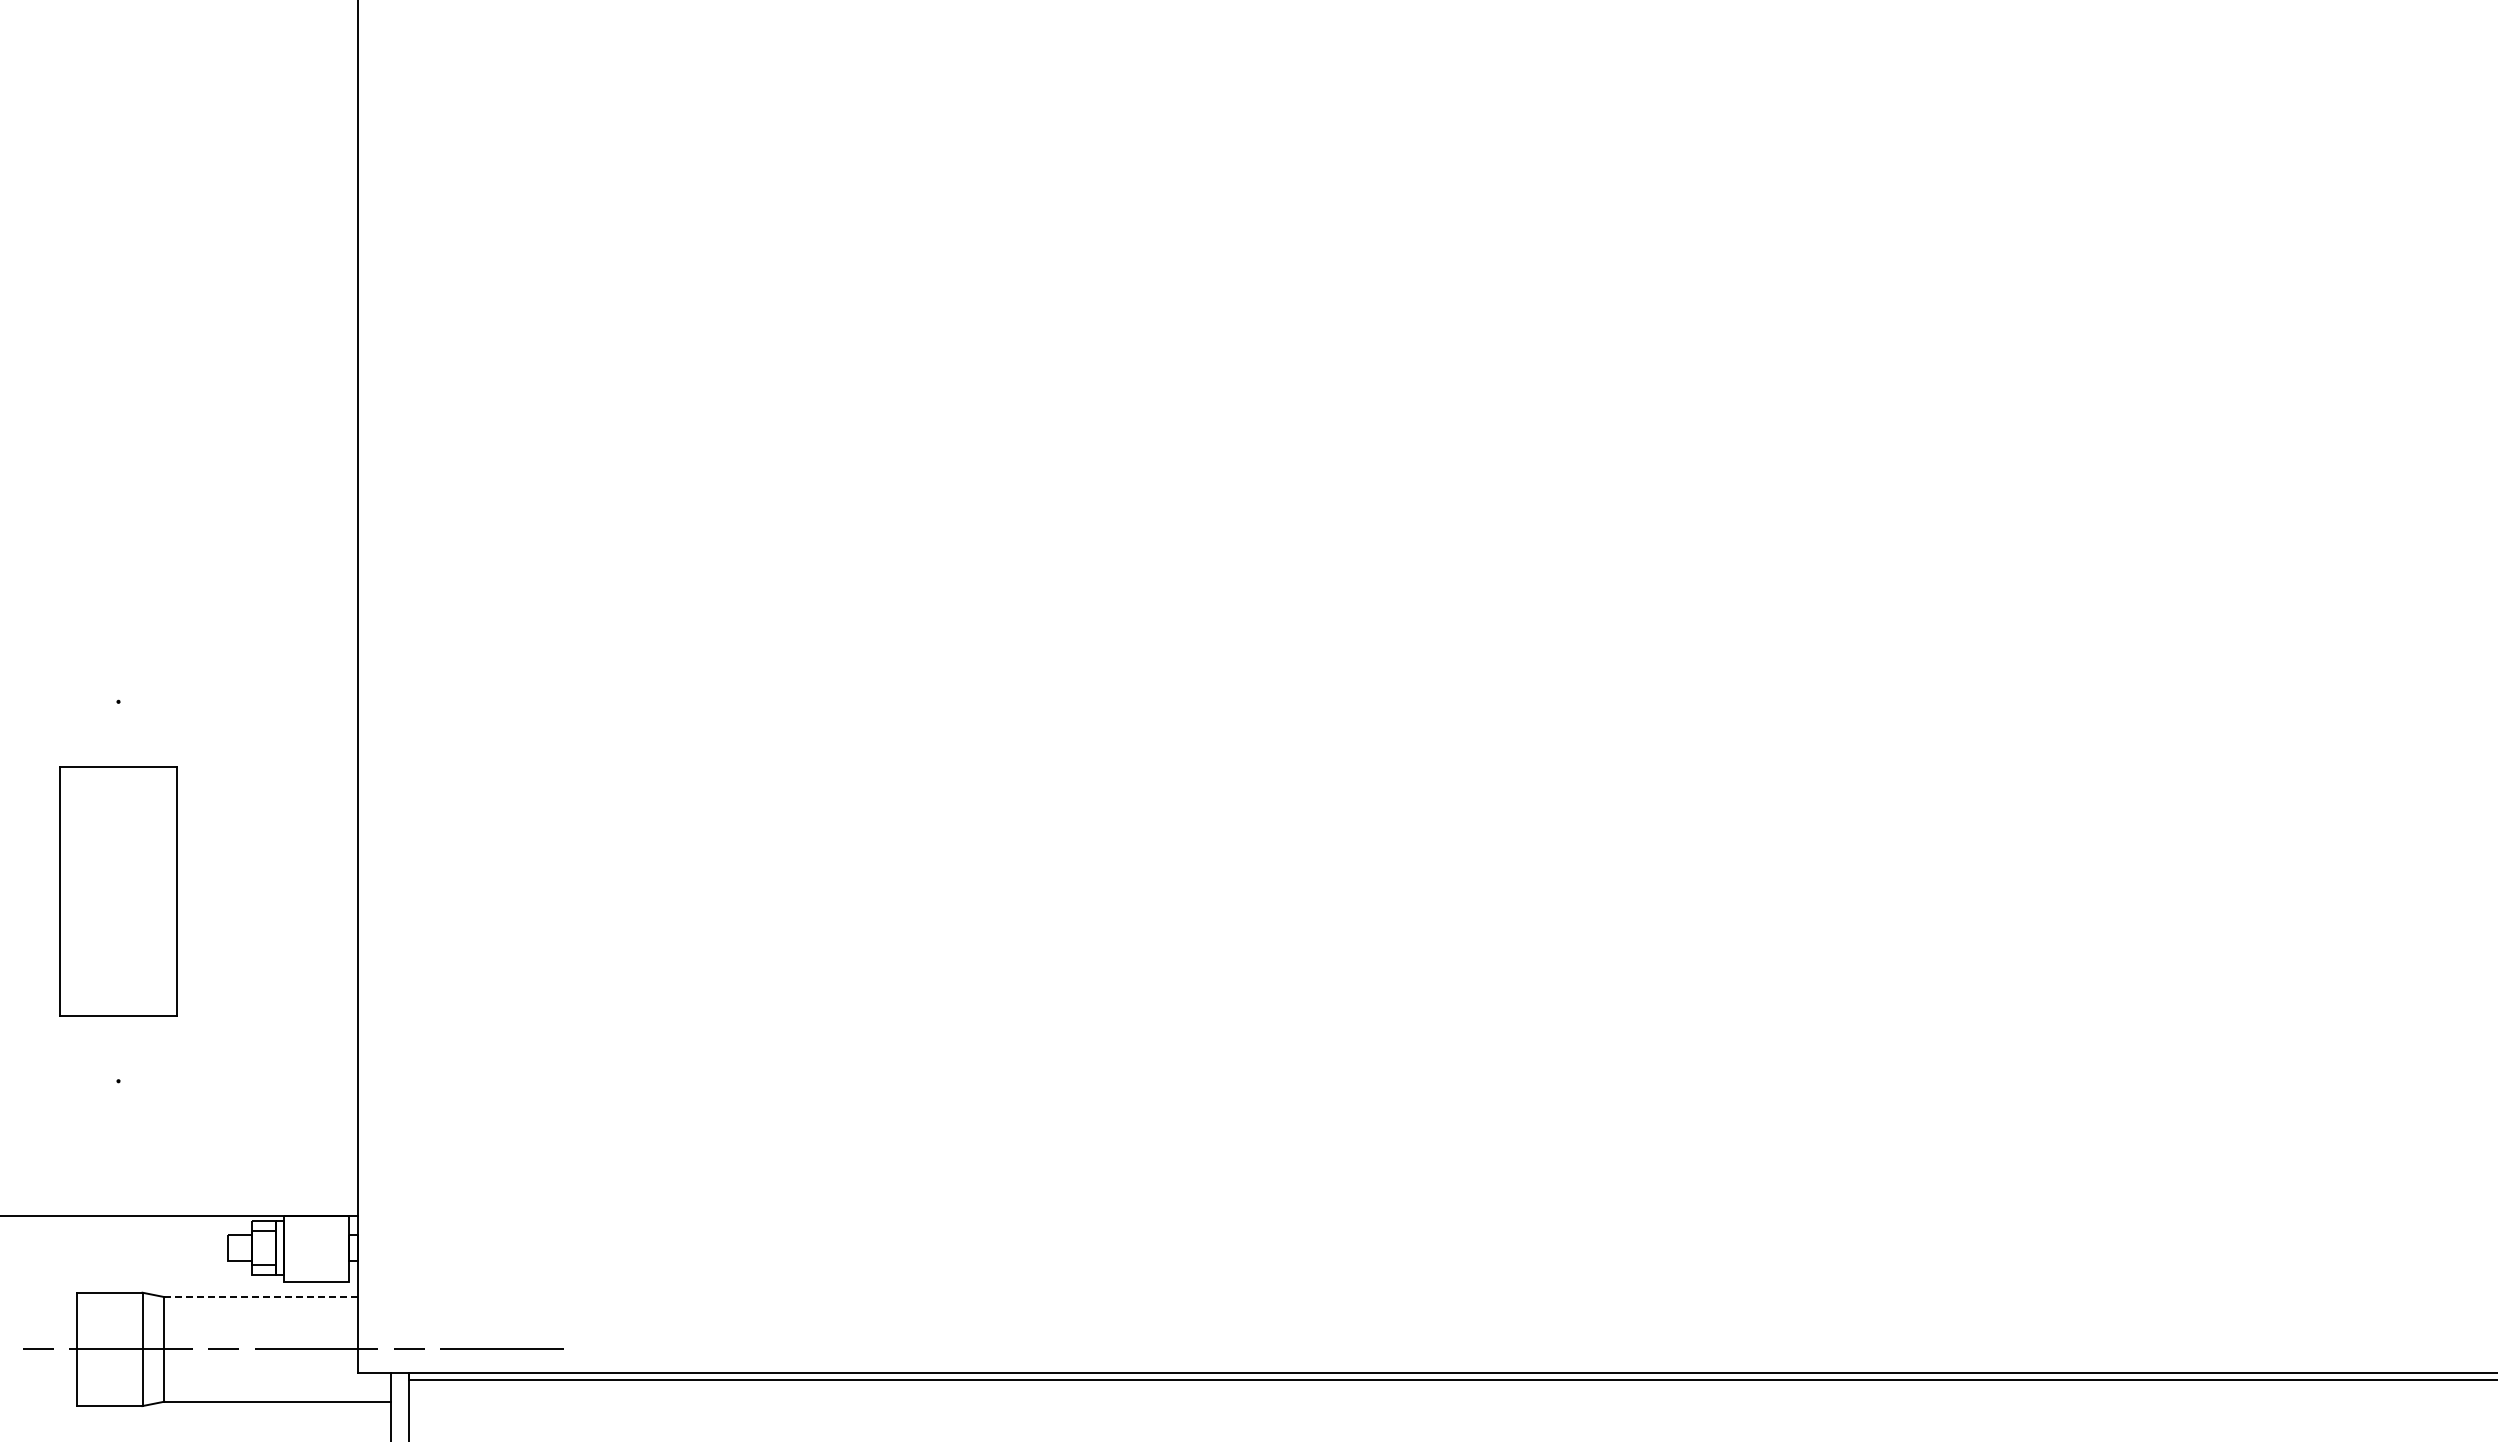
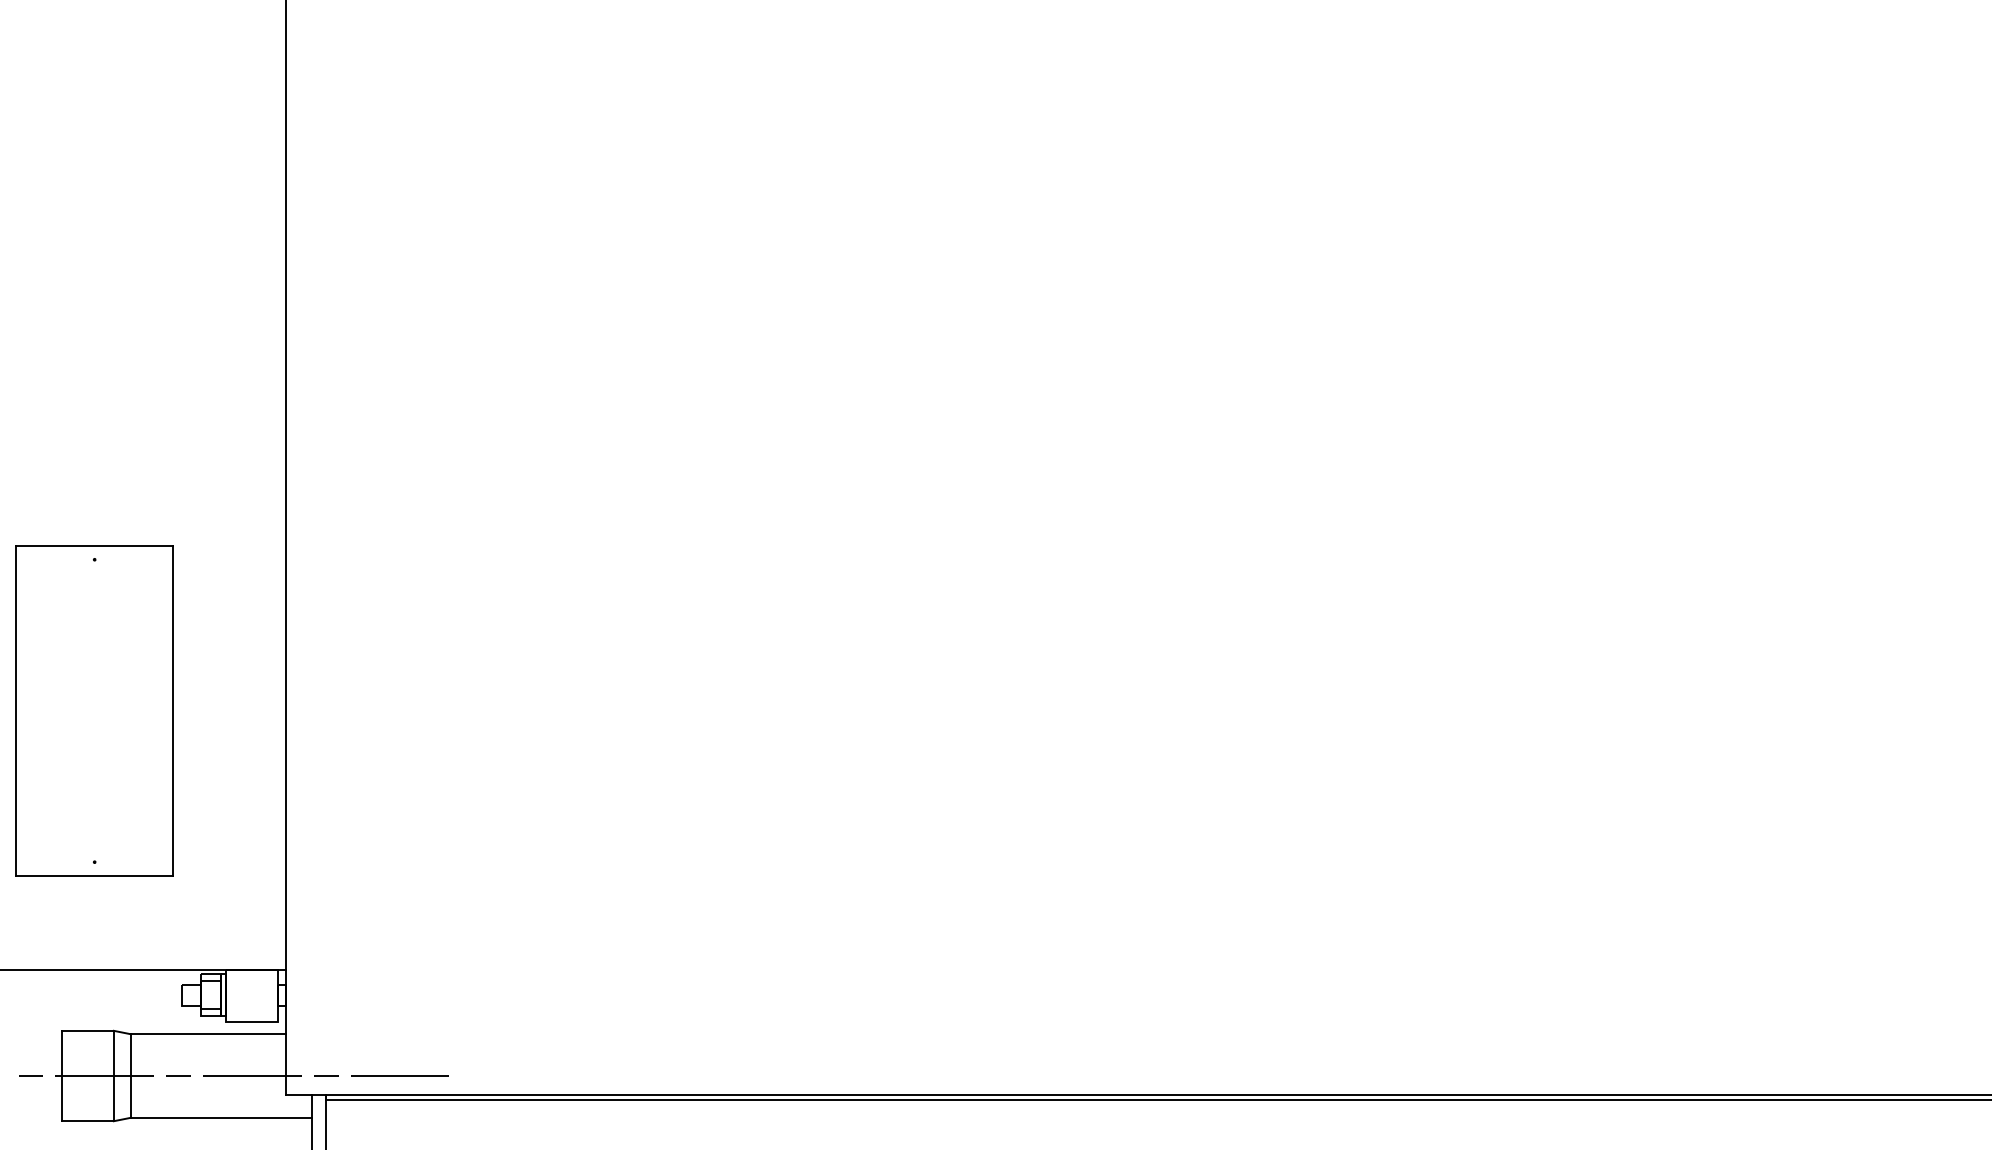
part: (118, 891) -> (94, 710), size x1.67
line: (261, 1297) -> (208, 1034), dashed -> solid

